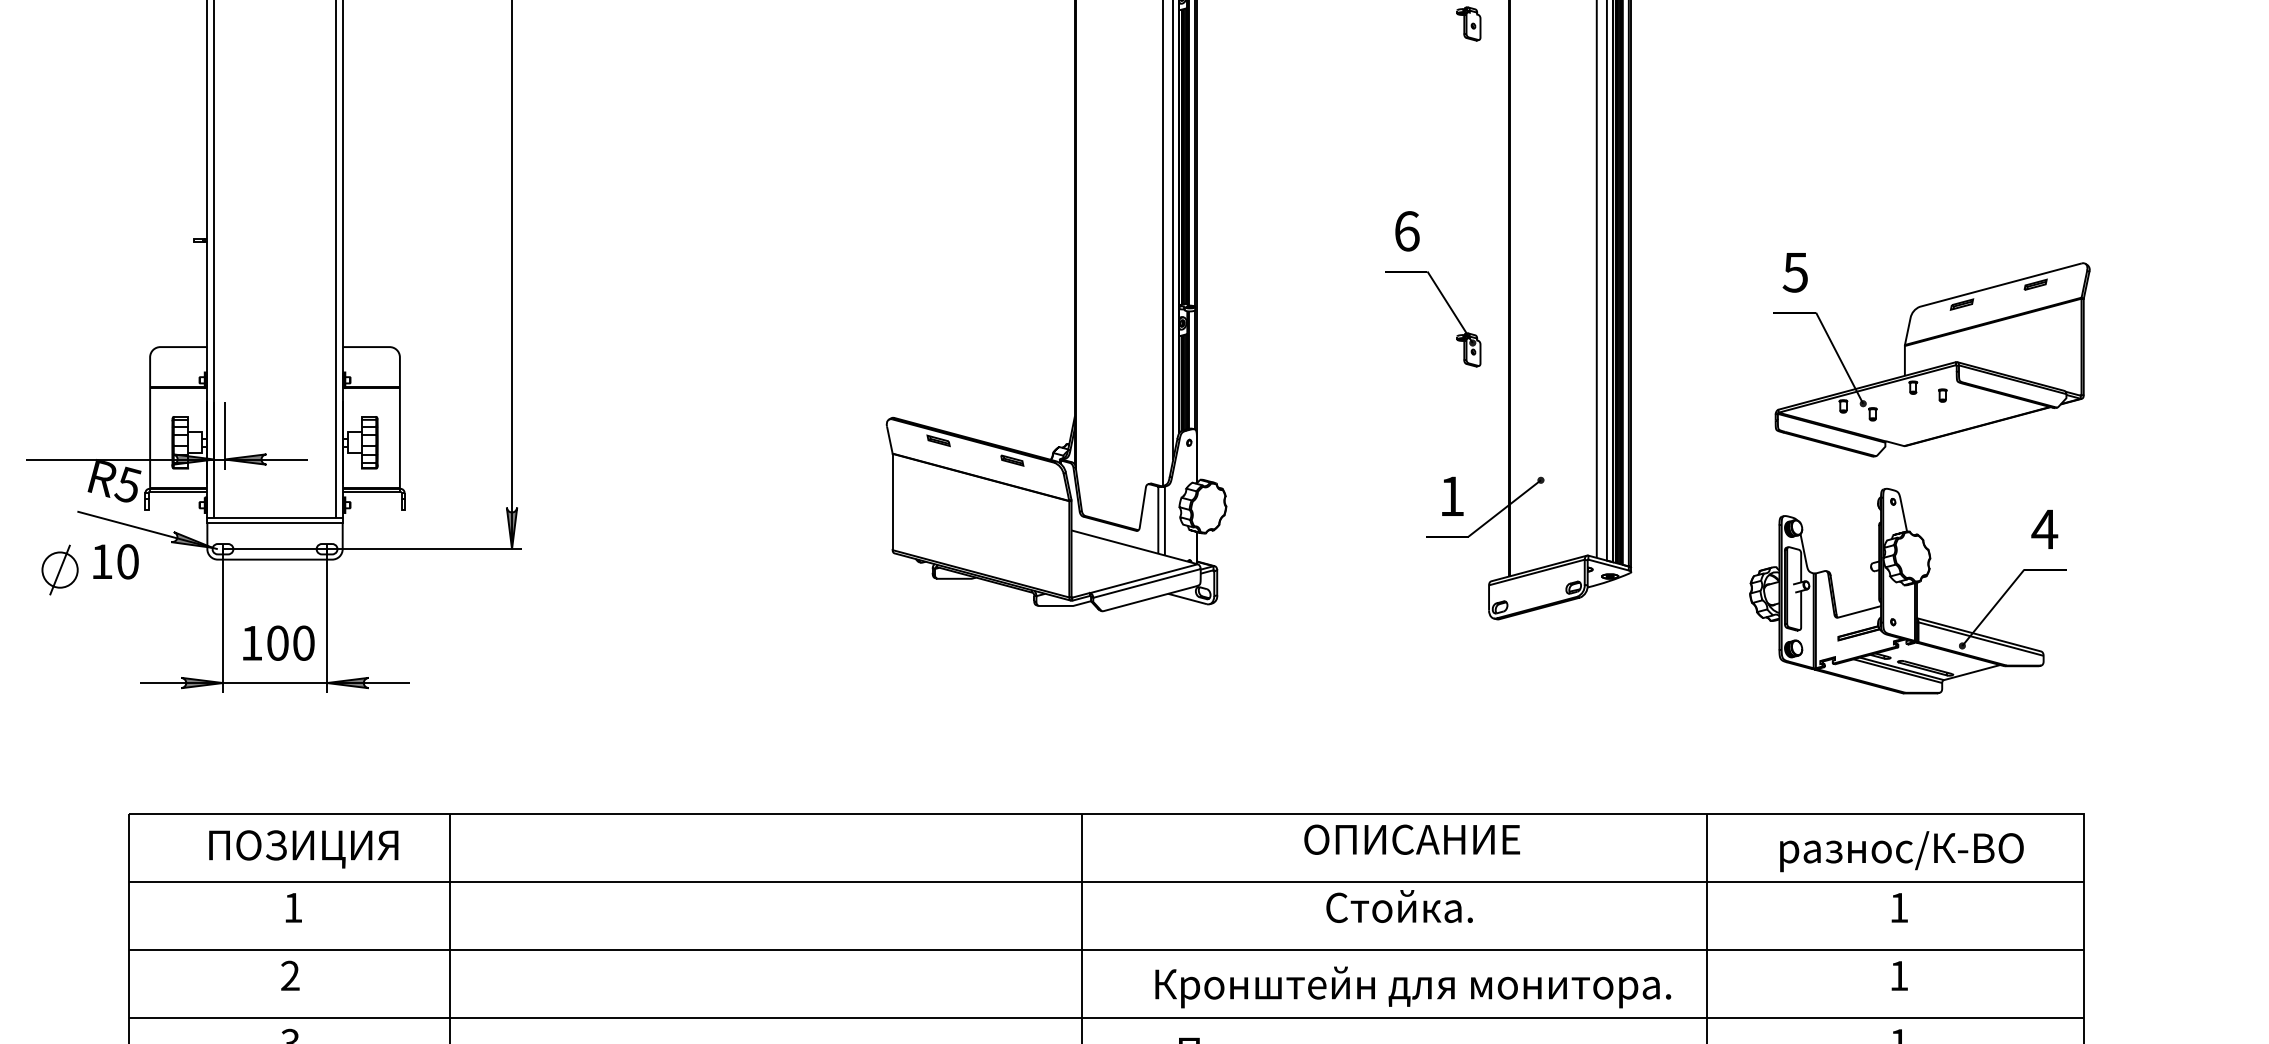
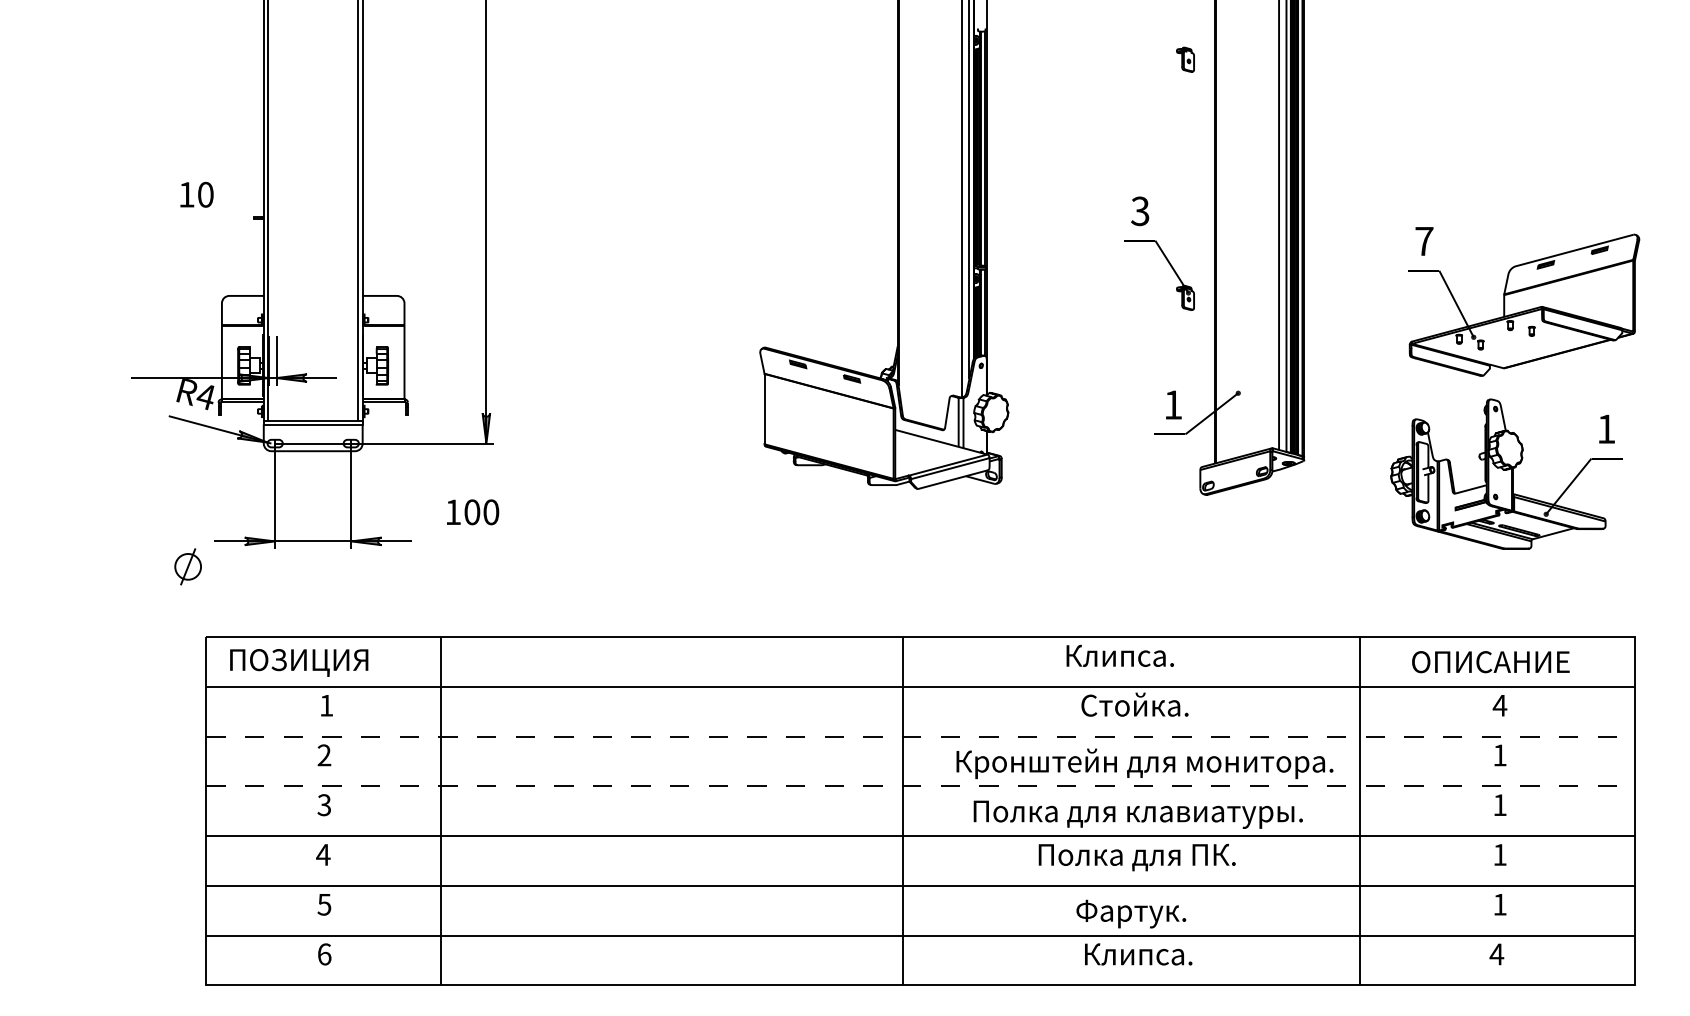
text: (1407, 231) -> (1140, 211), 6 -> 3
text: (1795, 272) -> (1424, 241), 5 -> 7
text: (127, 484) -> (205, 396), R5 -> R4
text: (2044, 528) -> (1606, 428), 4 -> 1
text: (115, 561) -> (196, 194), moved
part: (59, 569) -> (187, 566), moved
text: (279, 643) -> (473, 512), moved
text: (1411, 839) -> (1143, 655), ОПИСАНИЕ -> Клипса.
text: (304, 848) -> (299, 662), moved
text: (1901, 851) -> (1501, 664), разнос/К-ВО -> ОПИСАНИЕ
text: (1898, 907) -> (1499, 705), 1 -> 4
line: (1107, 950) -> (921, 736), solid -> dashed
line: (1107, 1018) -> (921, 786), solid -> dashed

